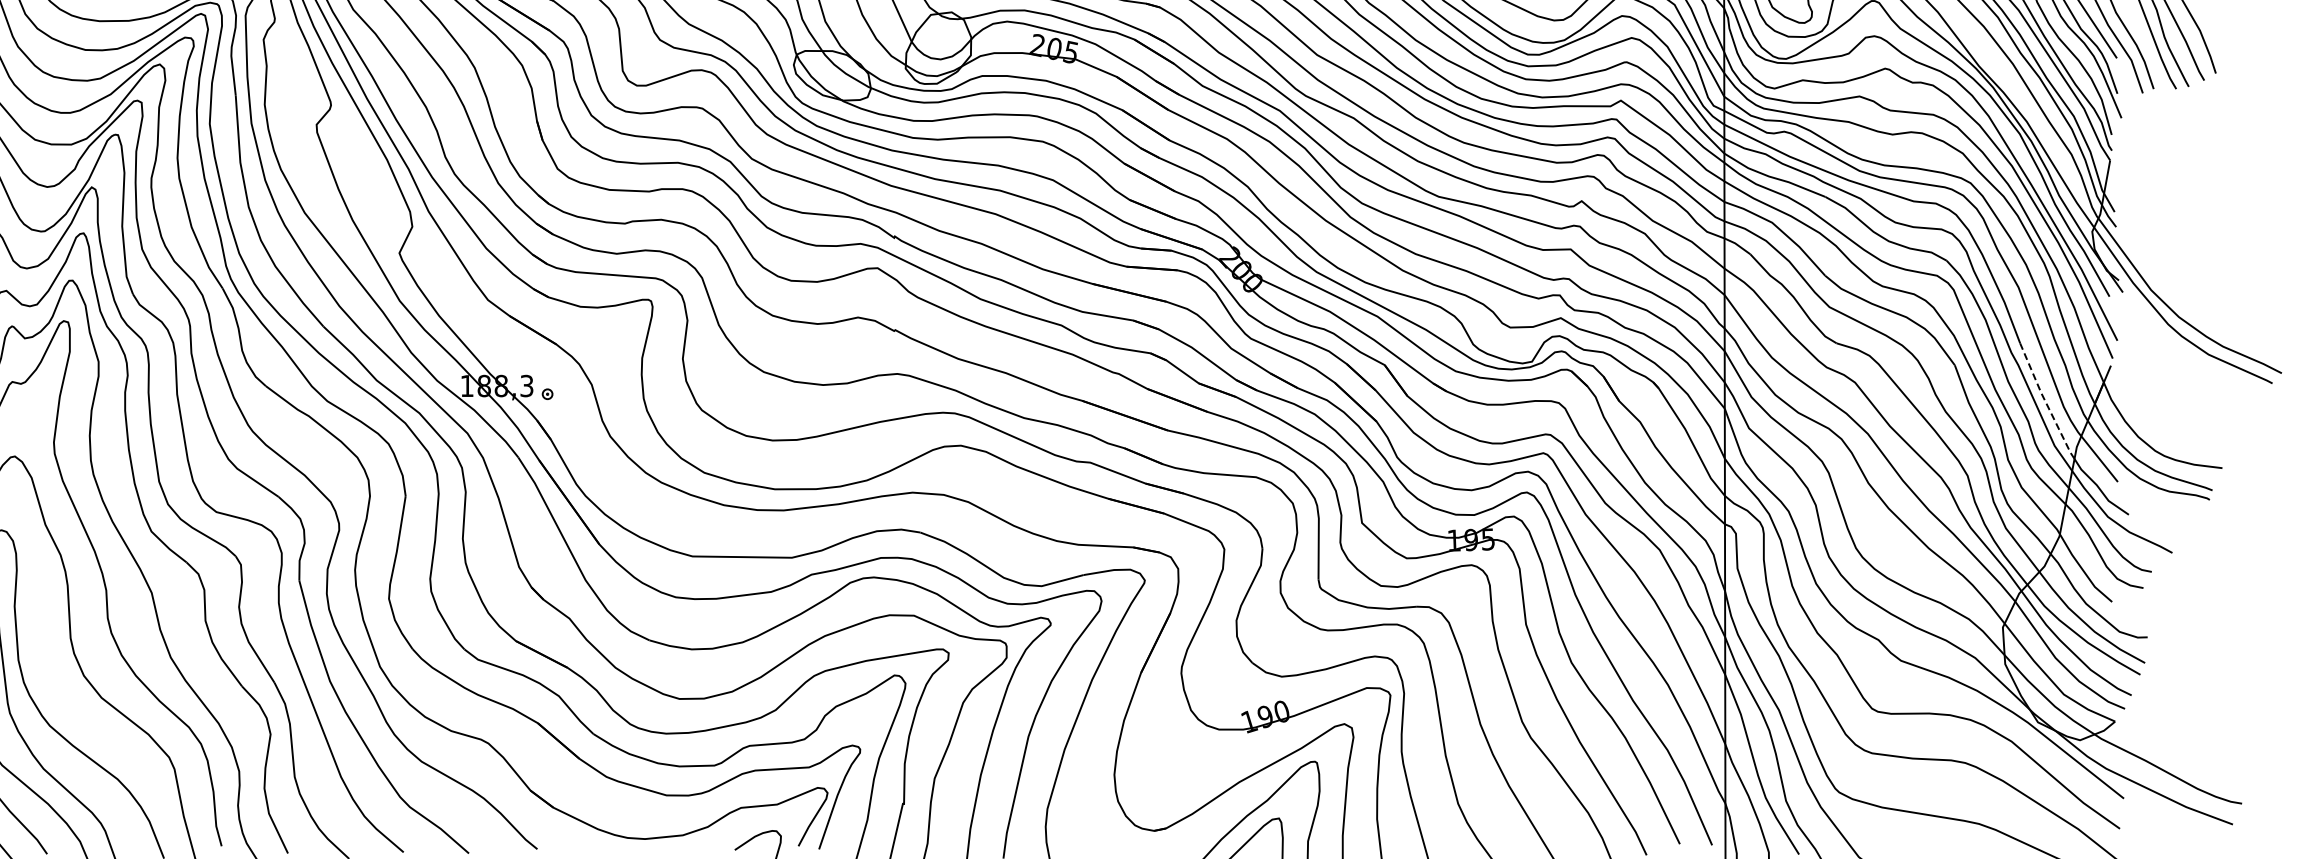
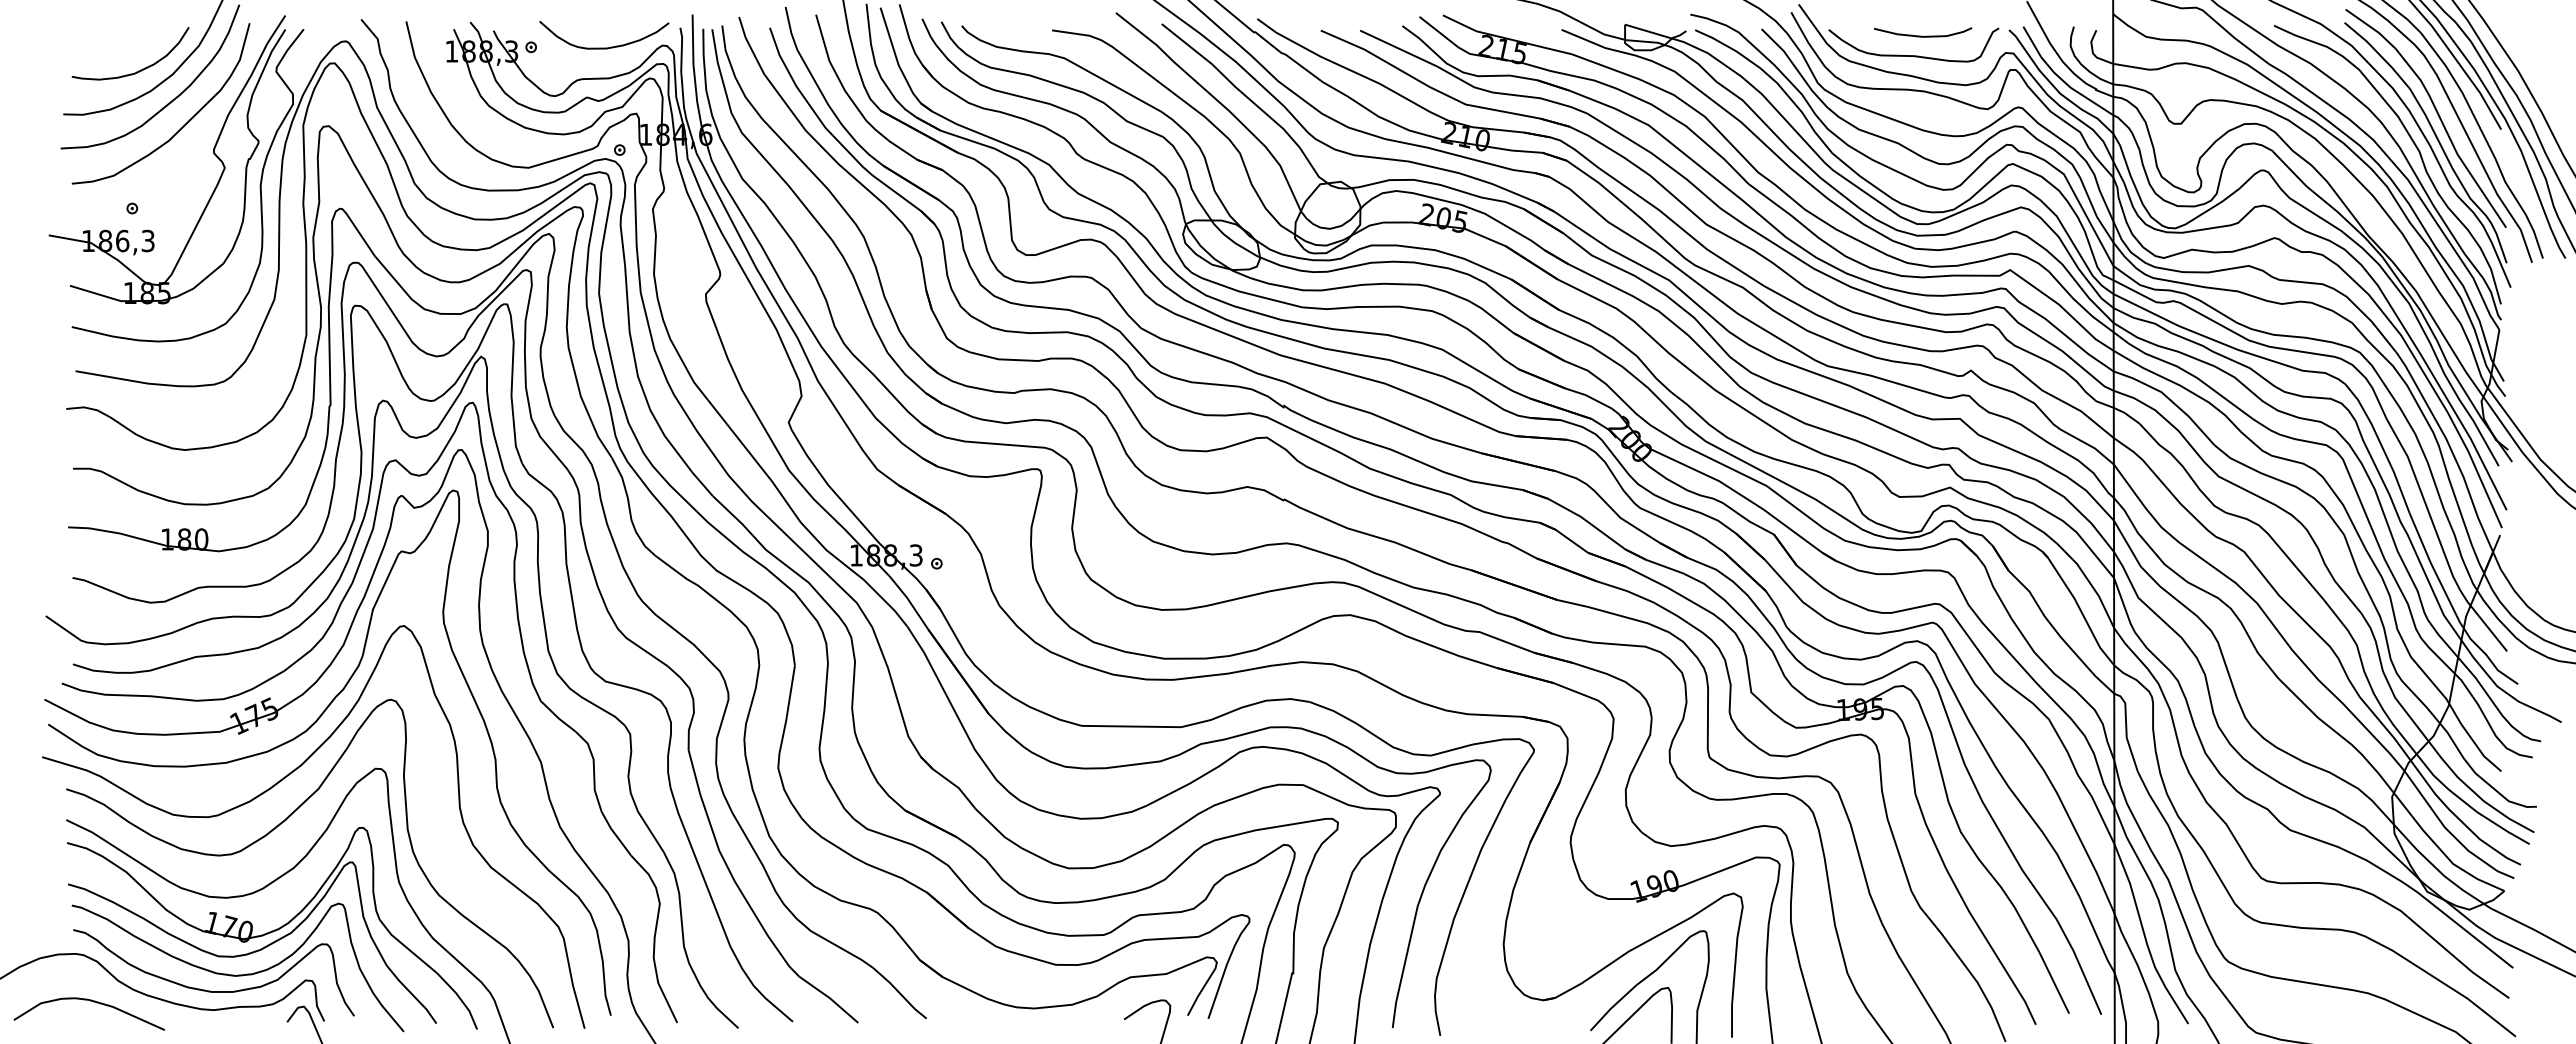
line: (2046, 402) -> (2435, 571), dashed -> solid

